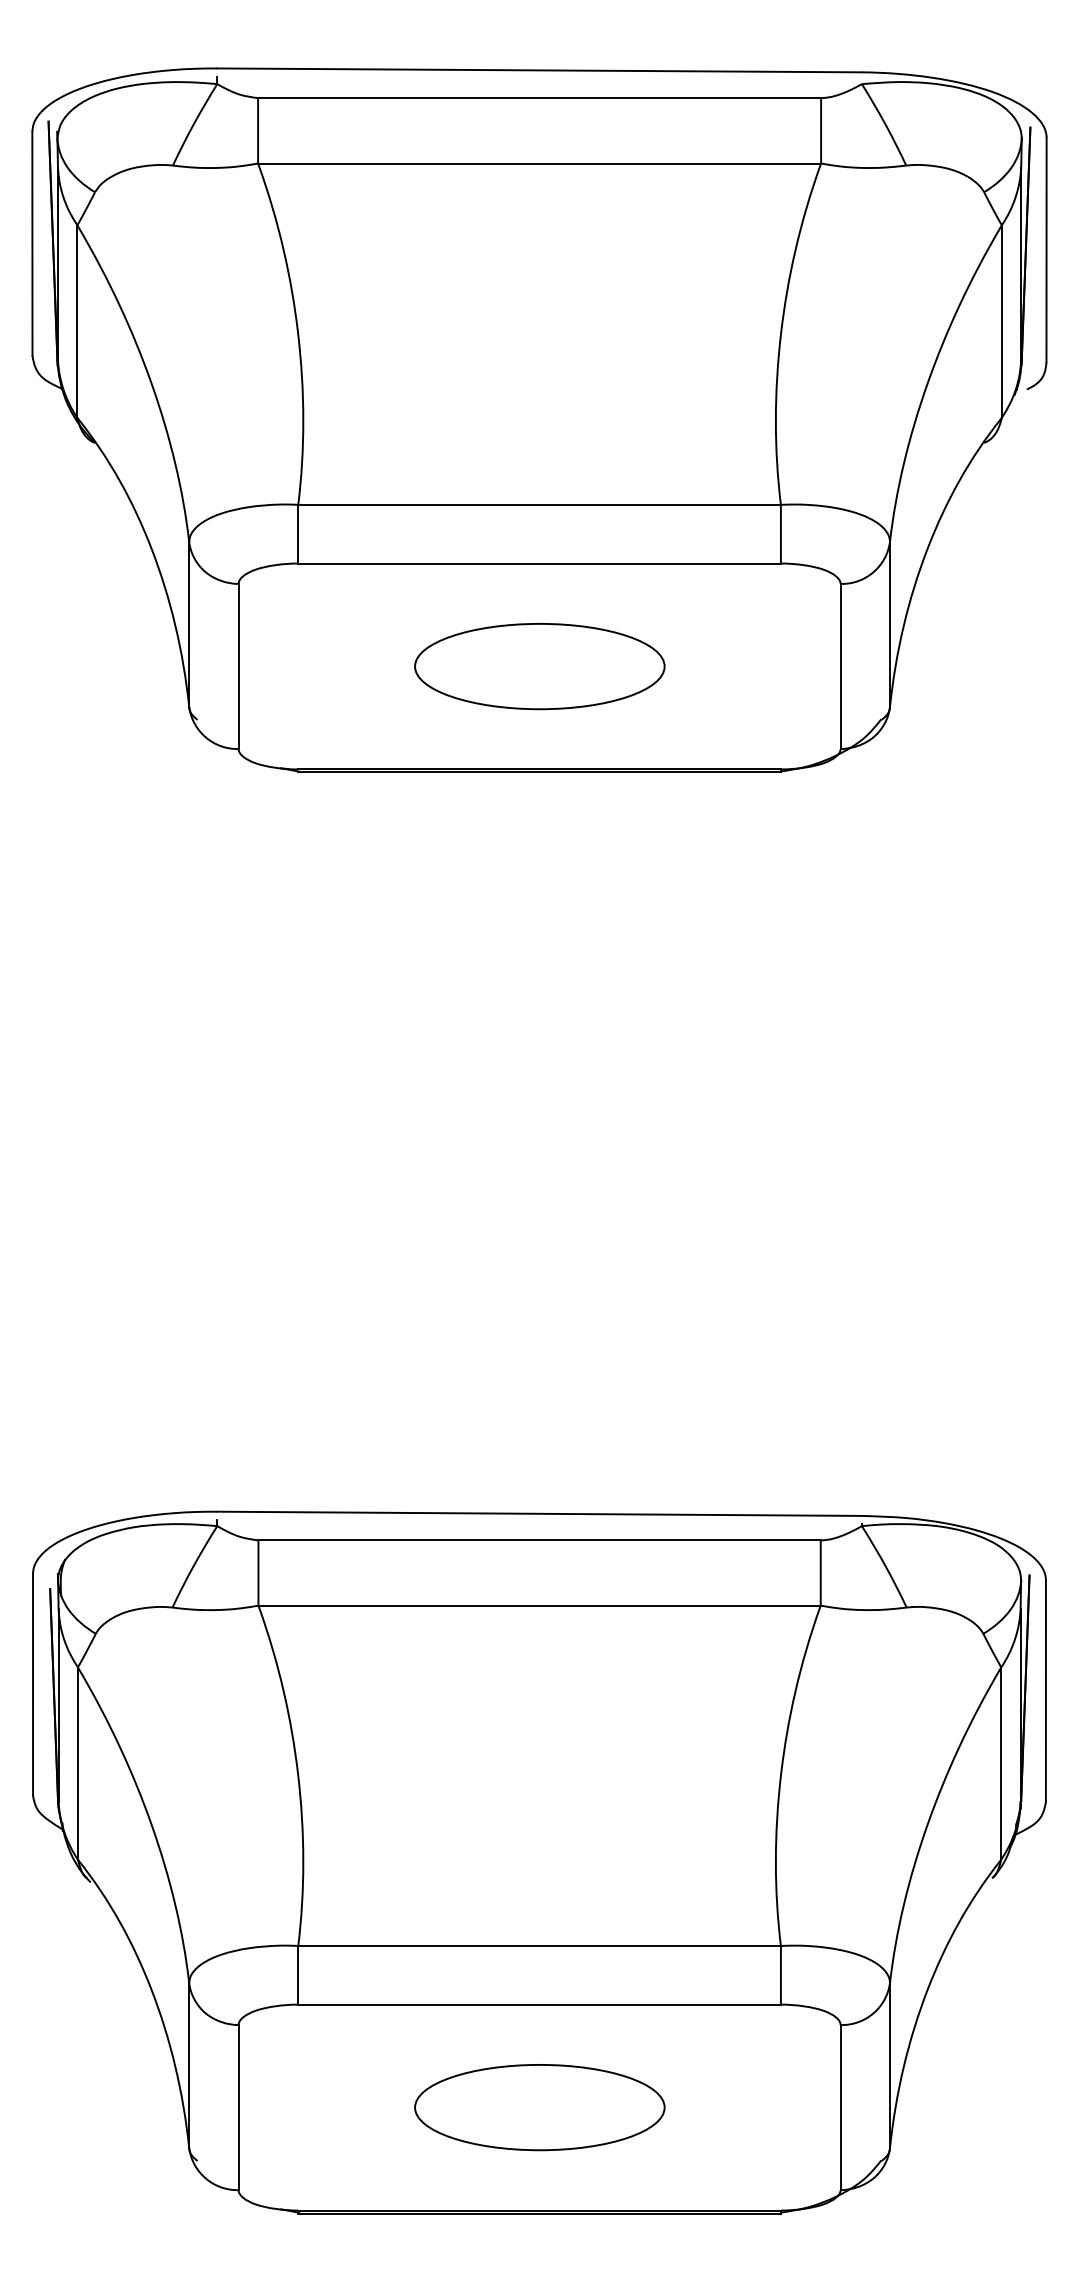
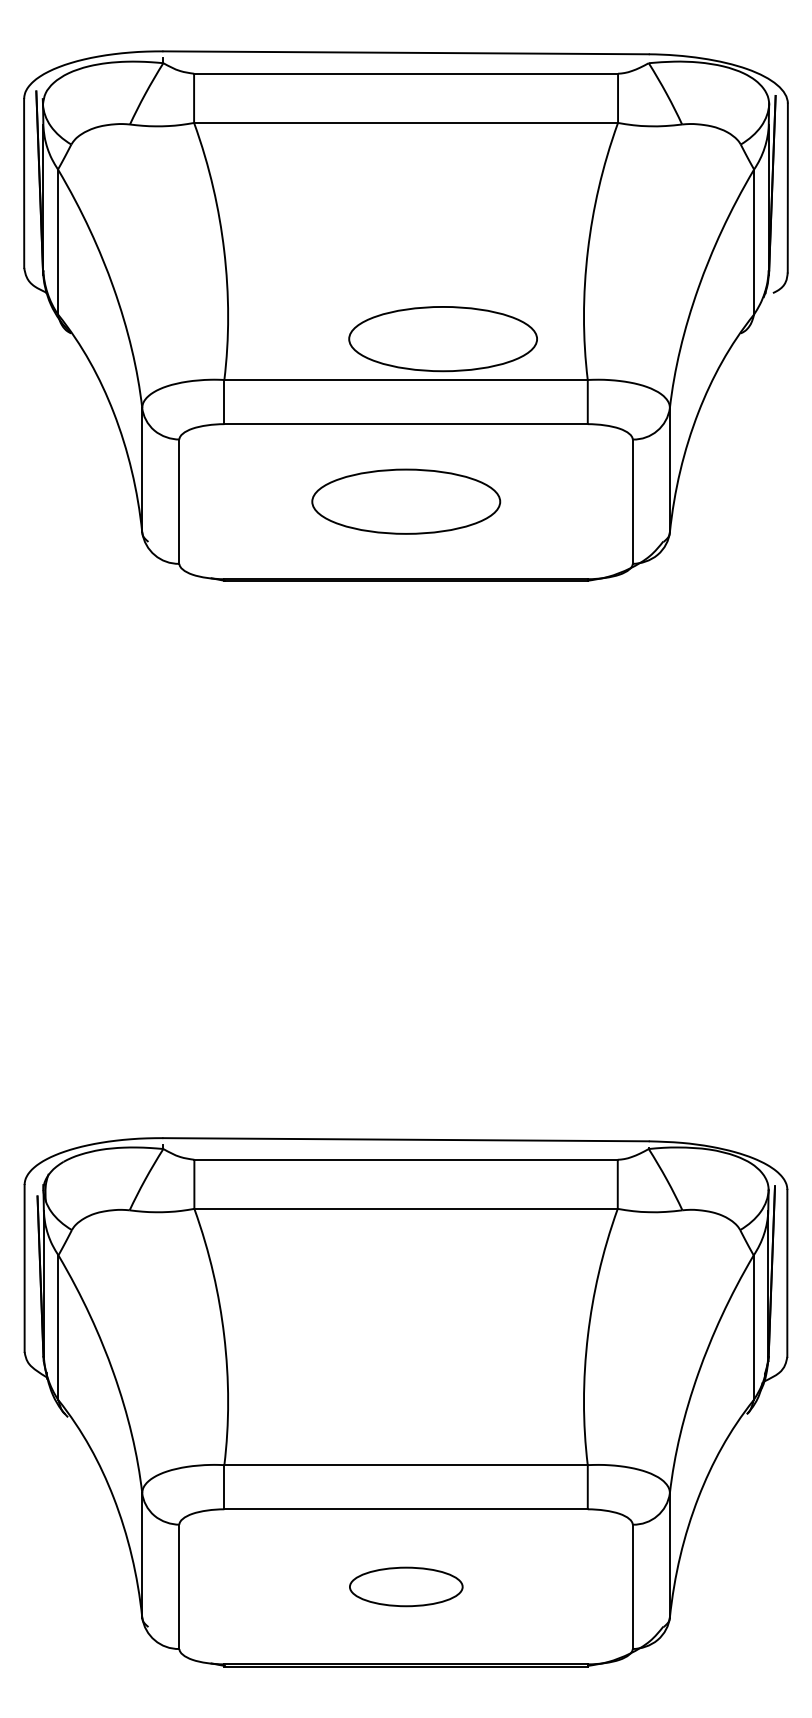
part: (588, 450) -> (442, 339), added
part: (539, 2107) -> (406, 1586), size x0.6

